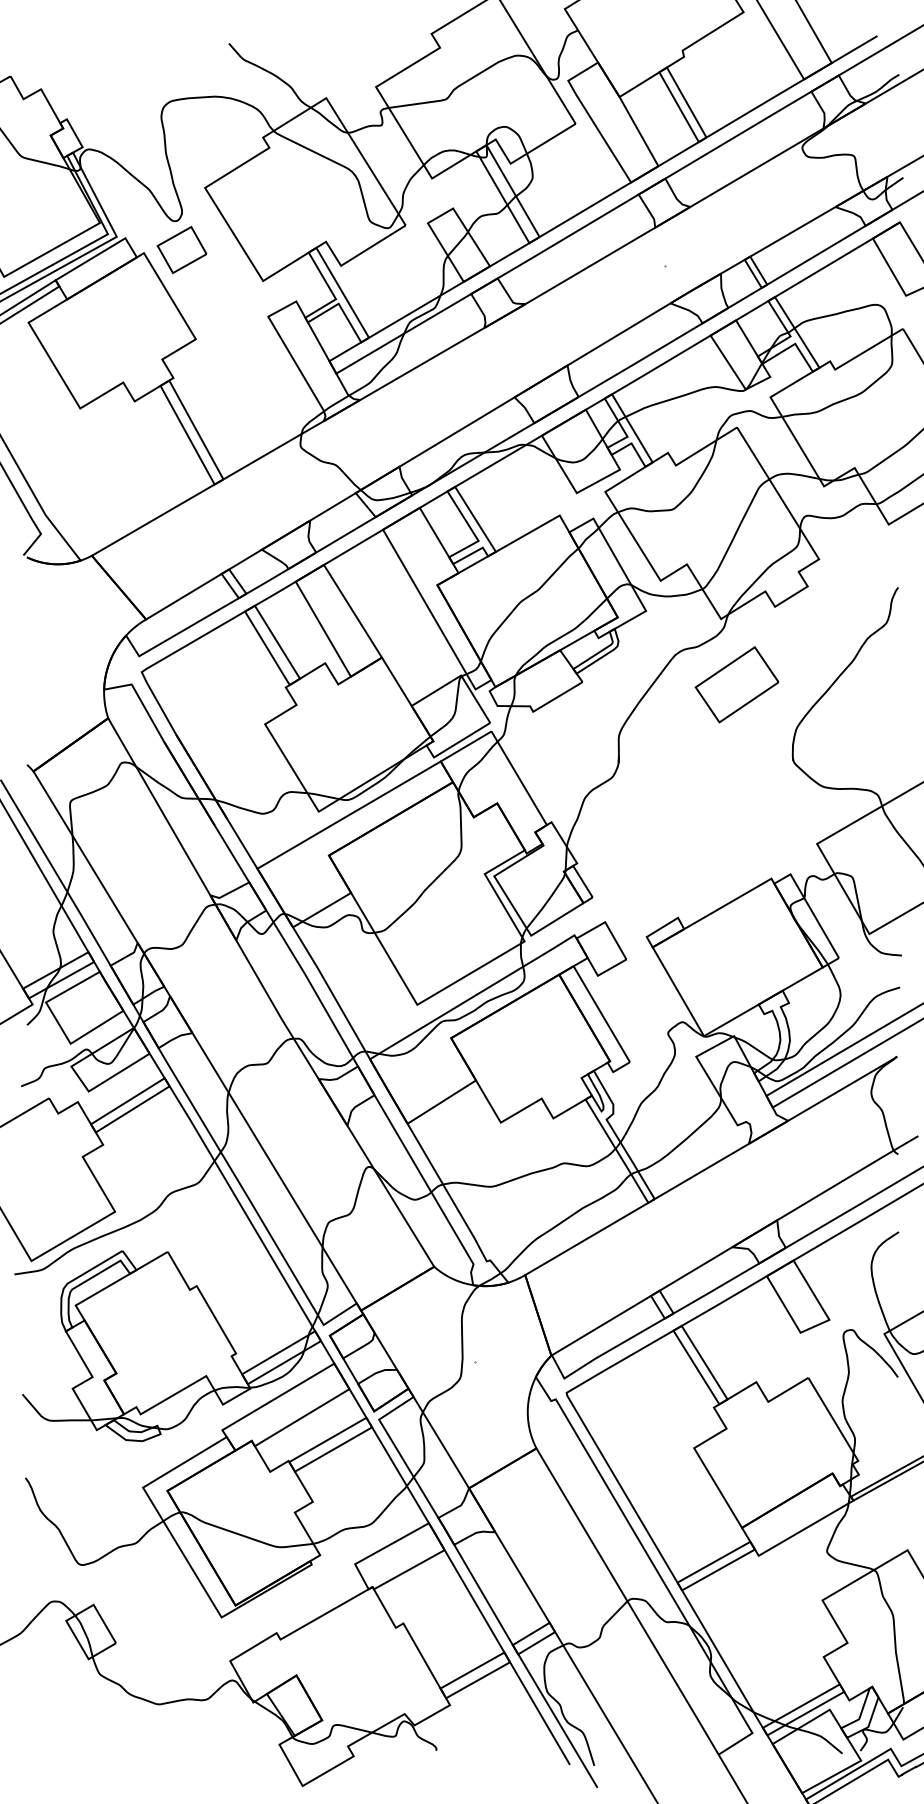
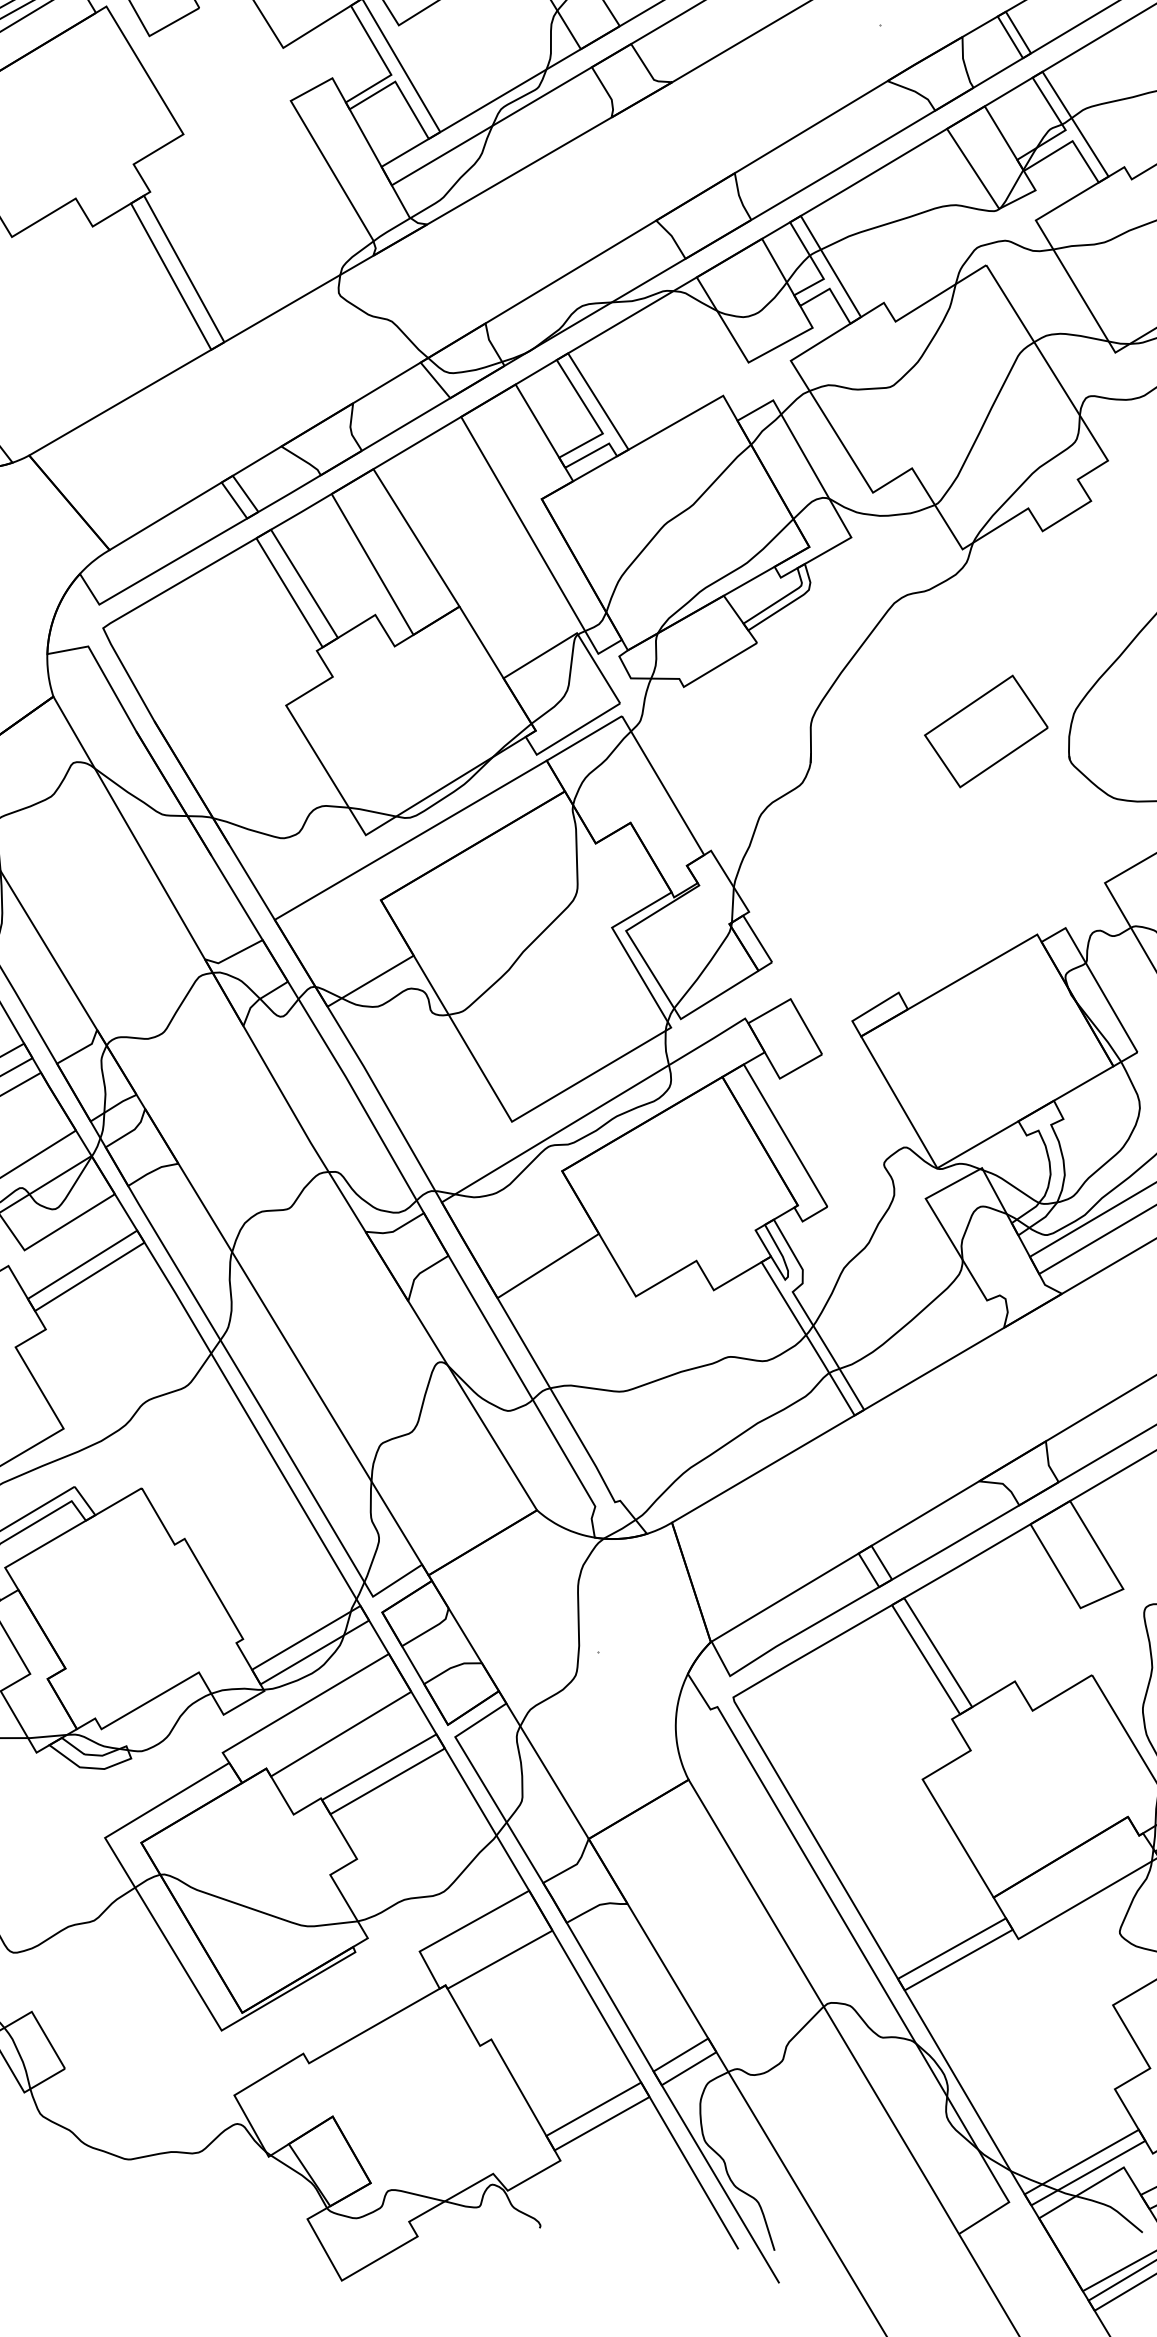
part: (736, 684) -> (985, 731), moved

